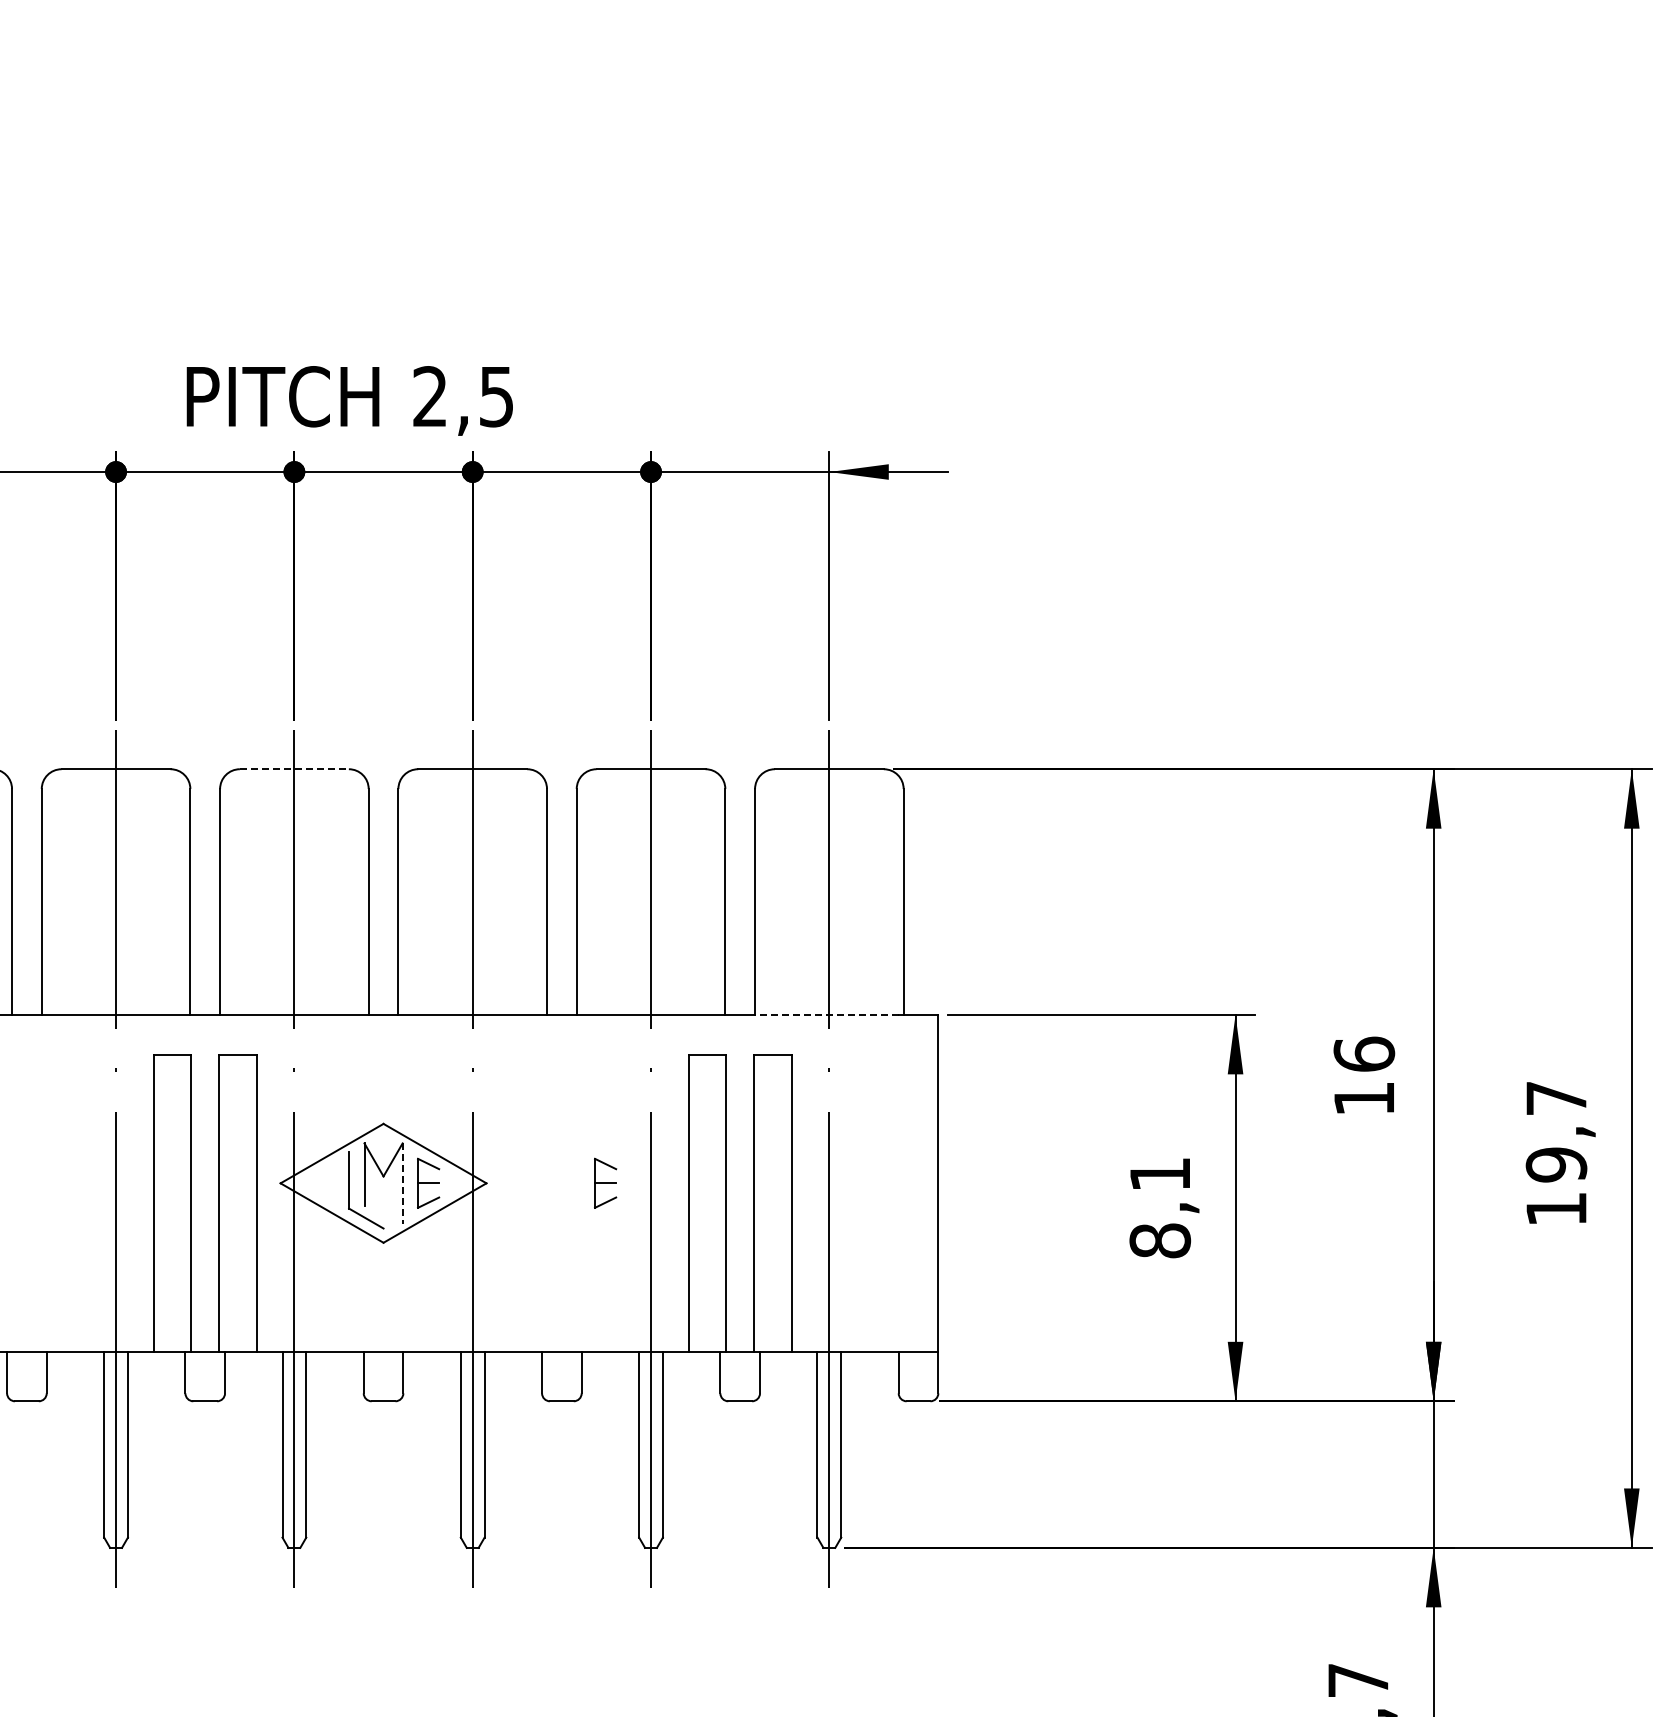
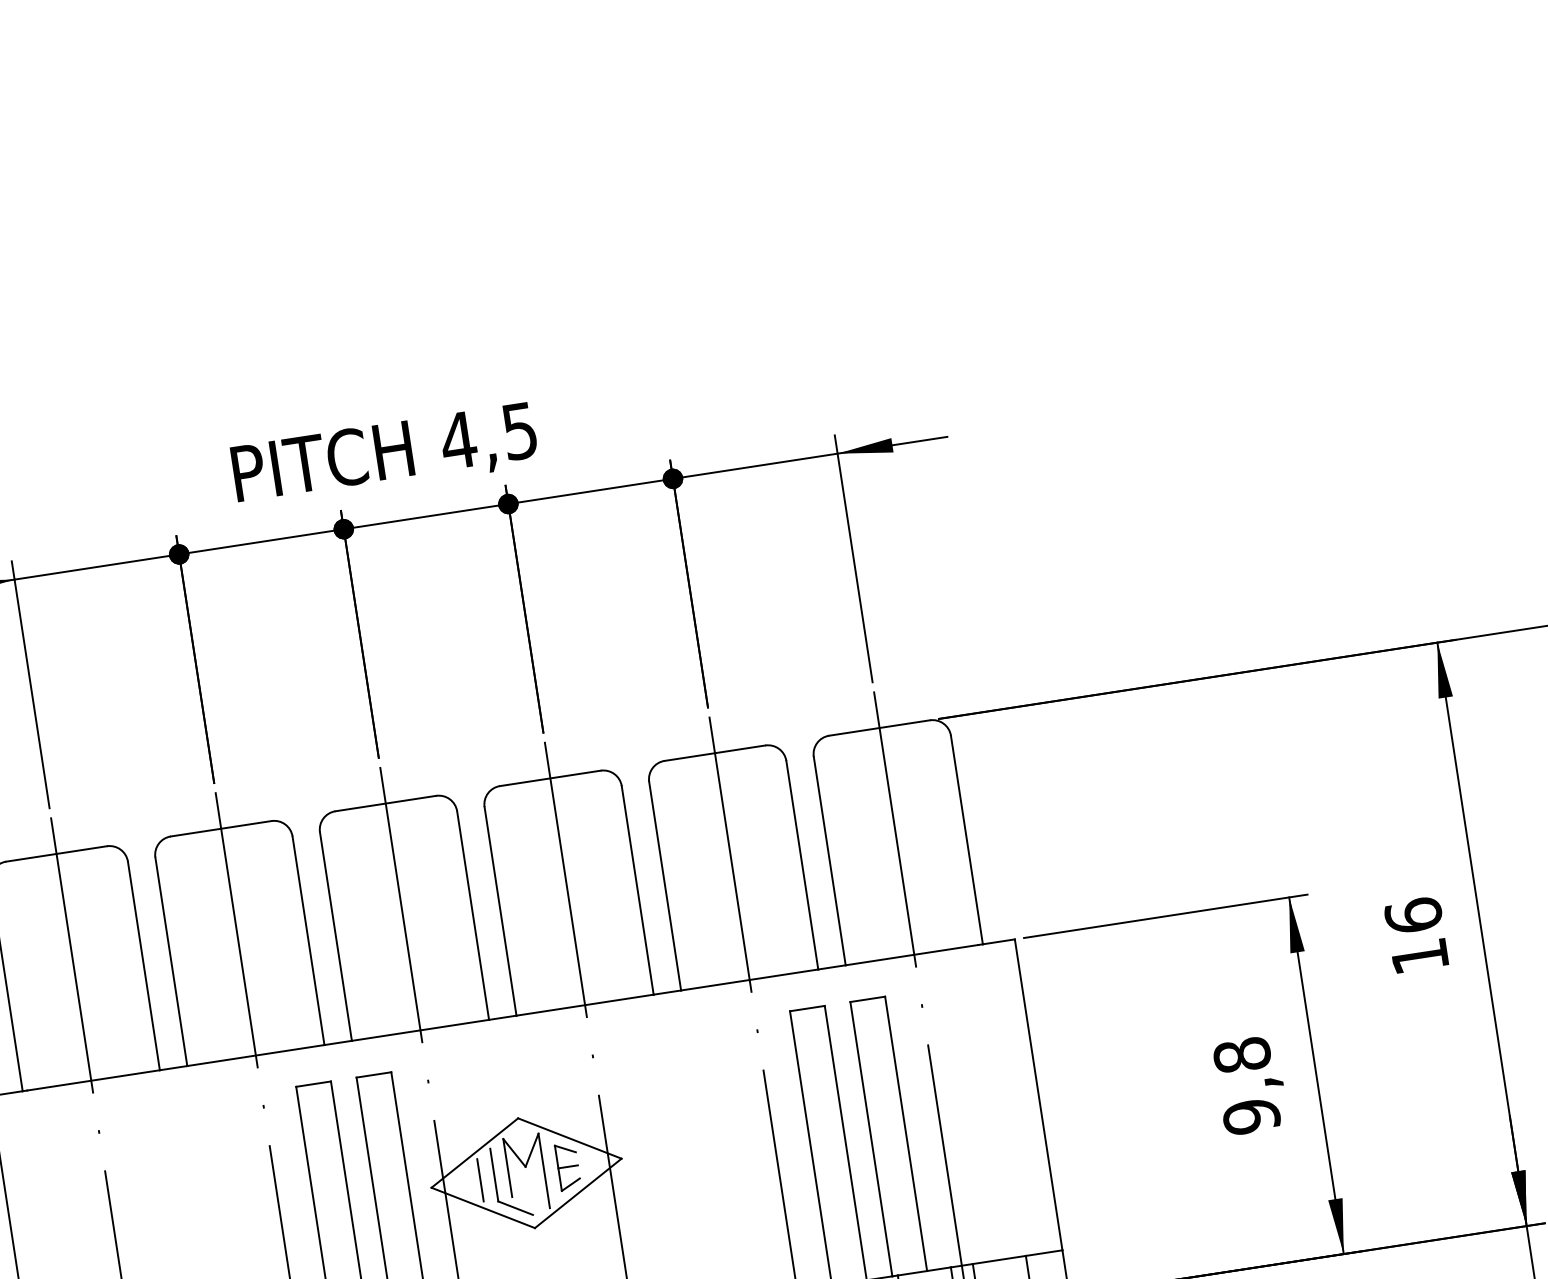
text: (429, 396) -> (457, 440), 2,5 -> 4,5
line: (294, 769) -> (385, 803), dashed -> solid
line: (826, 1014) -> (911, 954), dashed -> solid
part: (605, 1182) -> (731, 1141), removed
line: (333, 1183) -> (480, 1180), added
line: (402, 1184) -> (544, 1171), dashed -> solid
text: (1160, 1207) -> (1247, 1085), 8,1 -> 9,8

